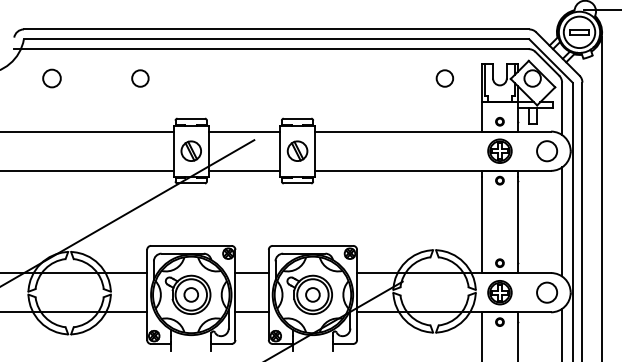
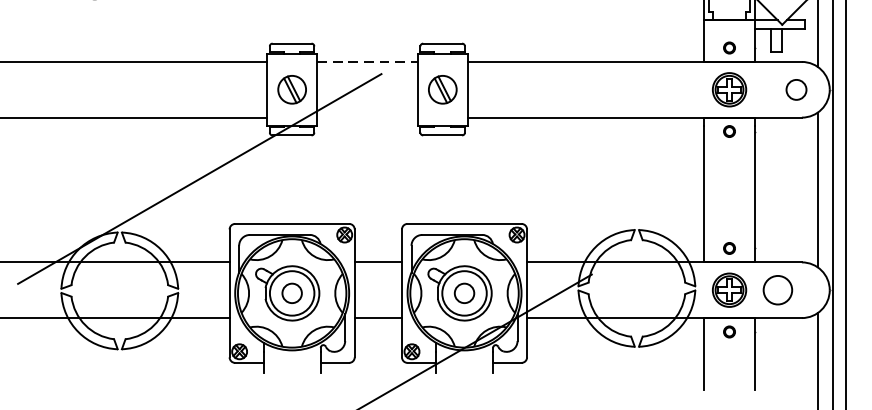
line: (244, 131) -> (367, 61), solid -> dashed
circle: (547, 151) -> (796, 90), size x0.7
line: (243, 170) -> (366, 117), removed
circle: (547, 292) -> (778, 289), moved

